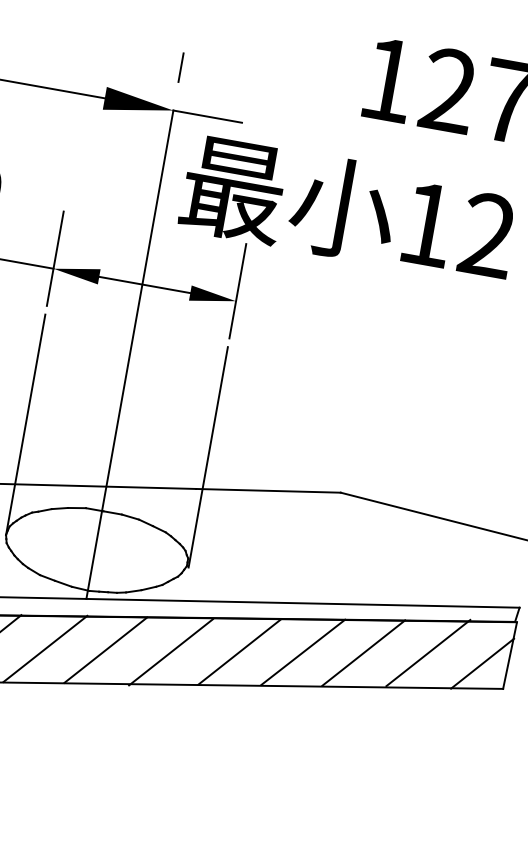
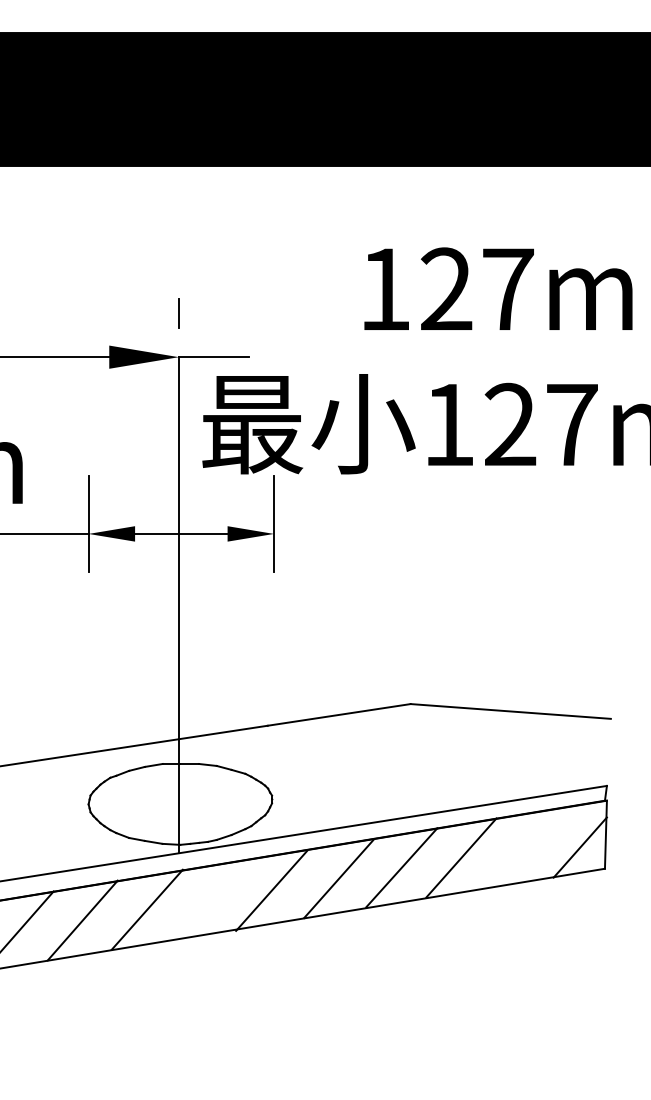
line: (25, 424) -> (88, 692), removed
line: (208, 457) -> (274, 692), removed
line: (106, 649) -> (207, 899), removed
line: (427, 652) -> (524, 846), removed

